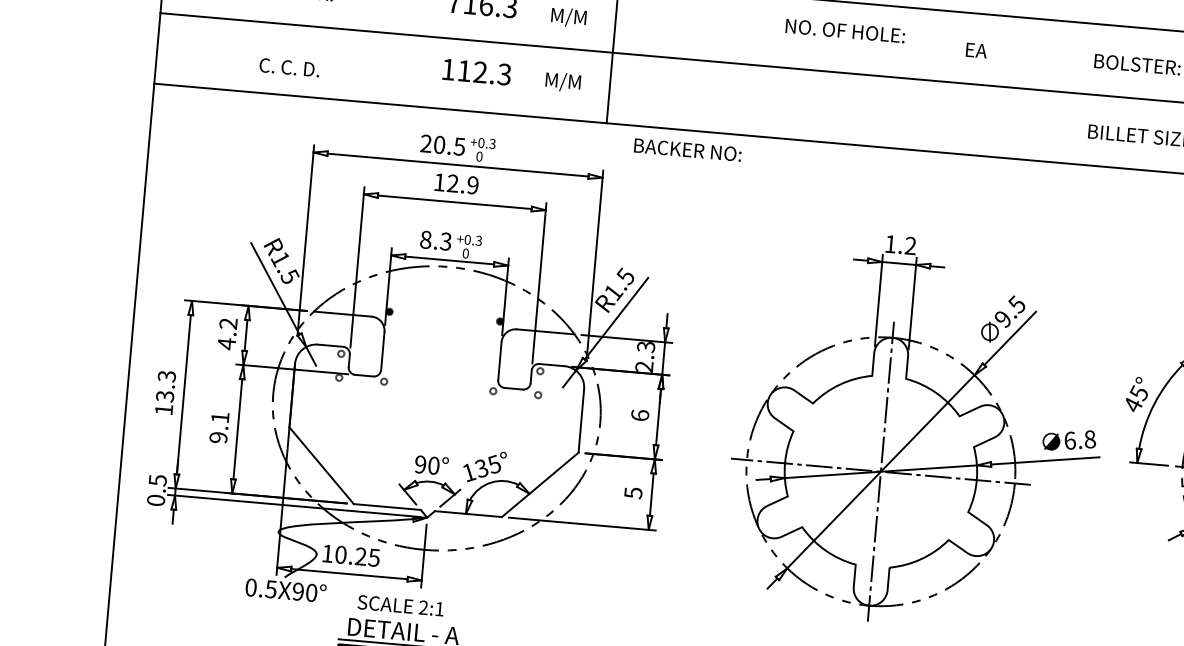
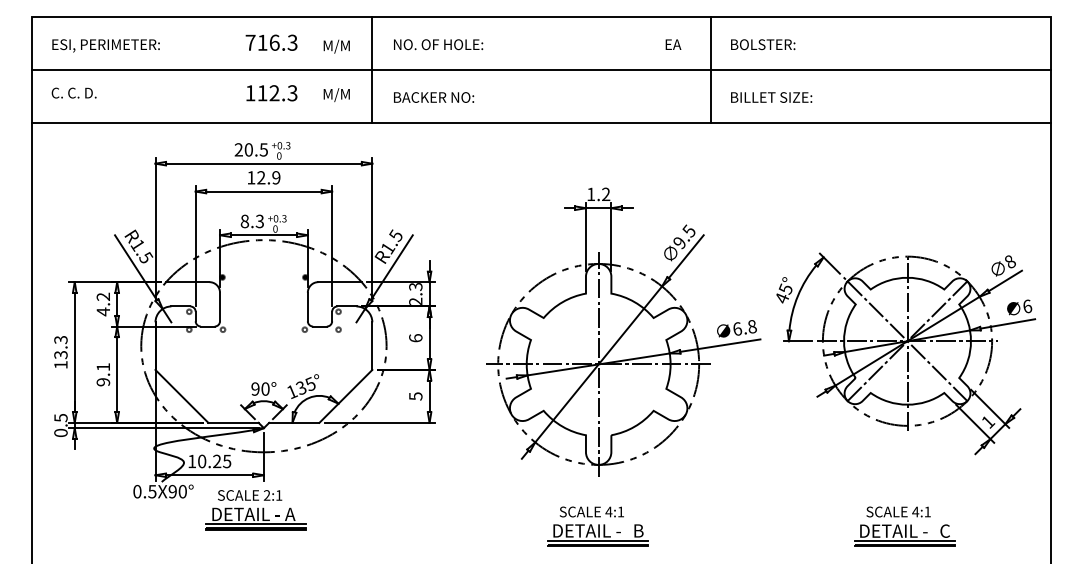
text: (845, 30) -> (438, 44), moved
text: (976, 50) -> (673, 44), moved
text: (288, 66) -> (73, 92), moved
line: (1065, 91) -> (711, 69), added
text: (688, 150) -> (434, 97), moved

